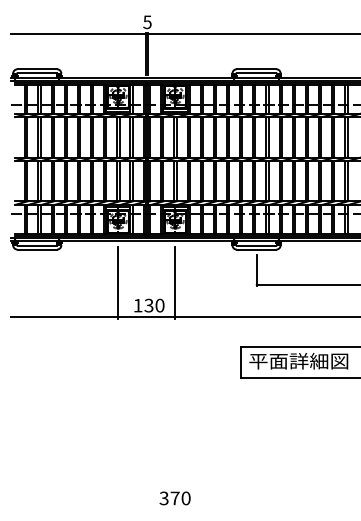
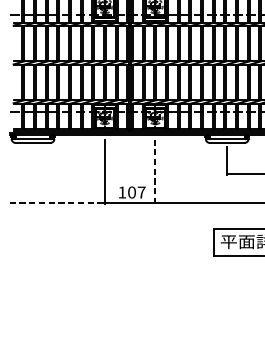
line: (175, 282) -> (155, 172), solid -> dashed
text: (154, 305) -> (136, 192), 130 -> 107
line: (64, 317) -> (57, 203), solid -> dashed

